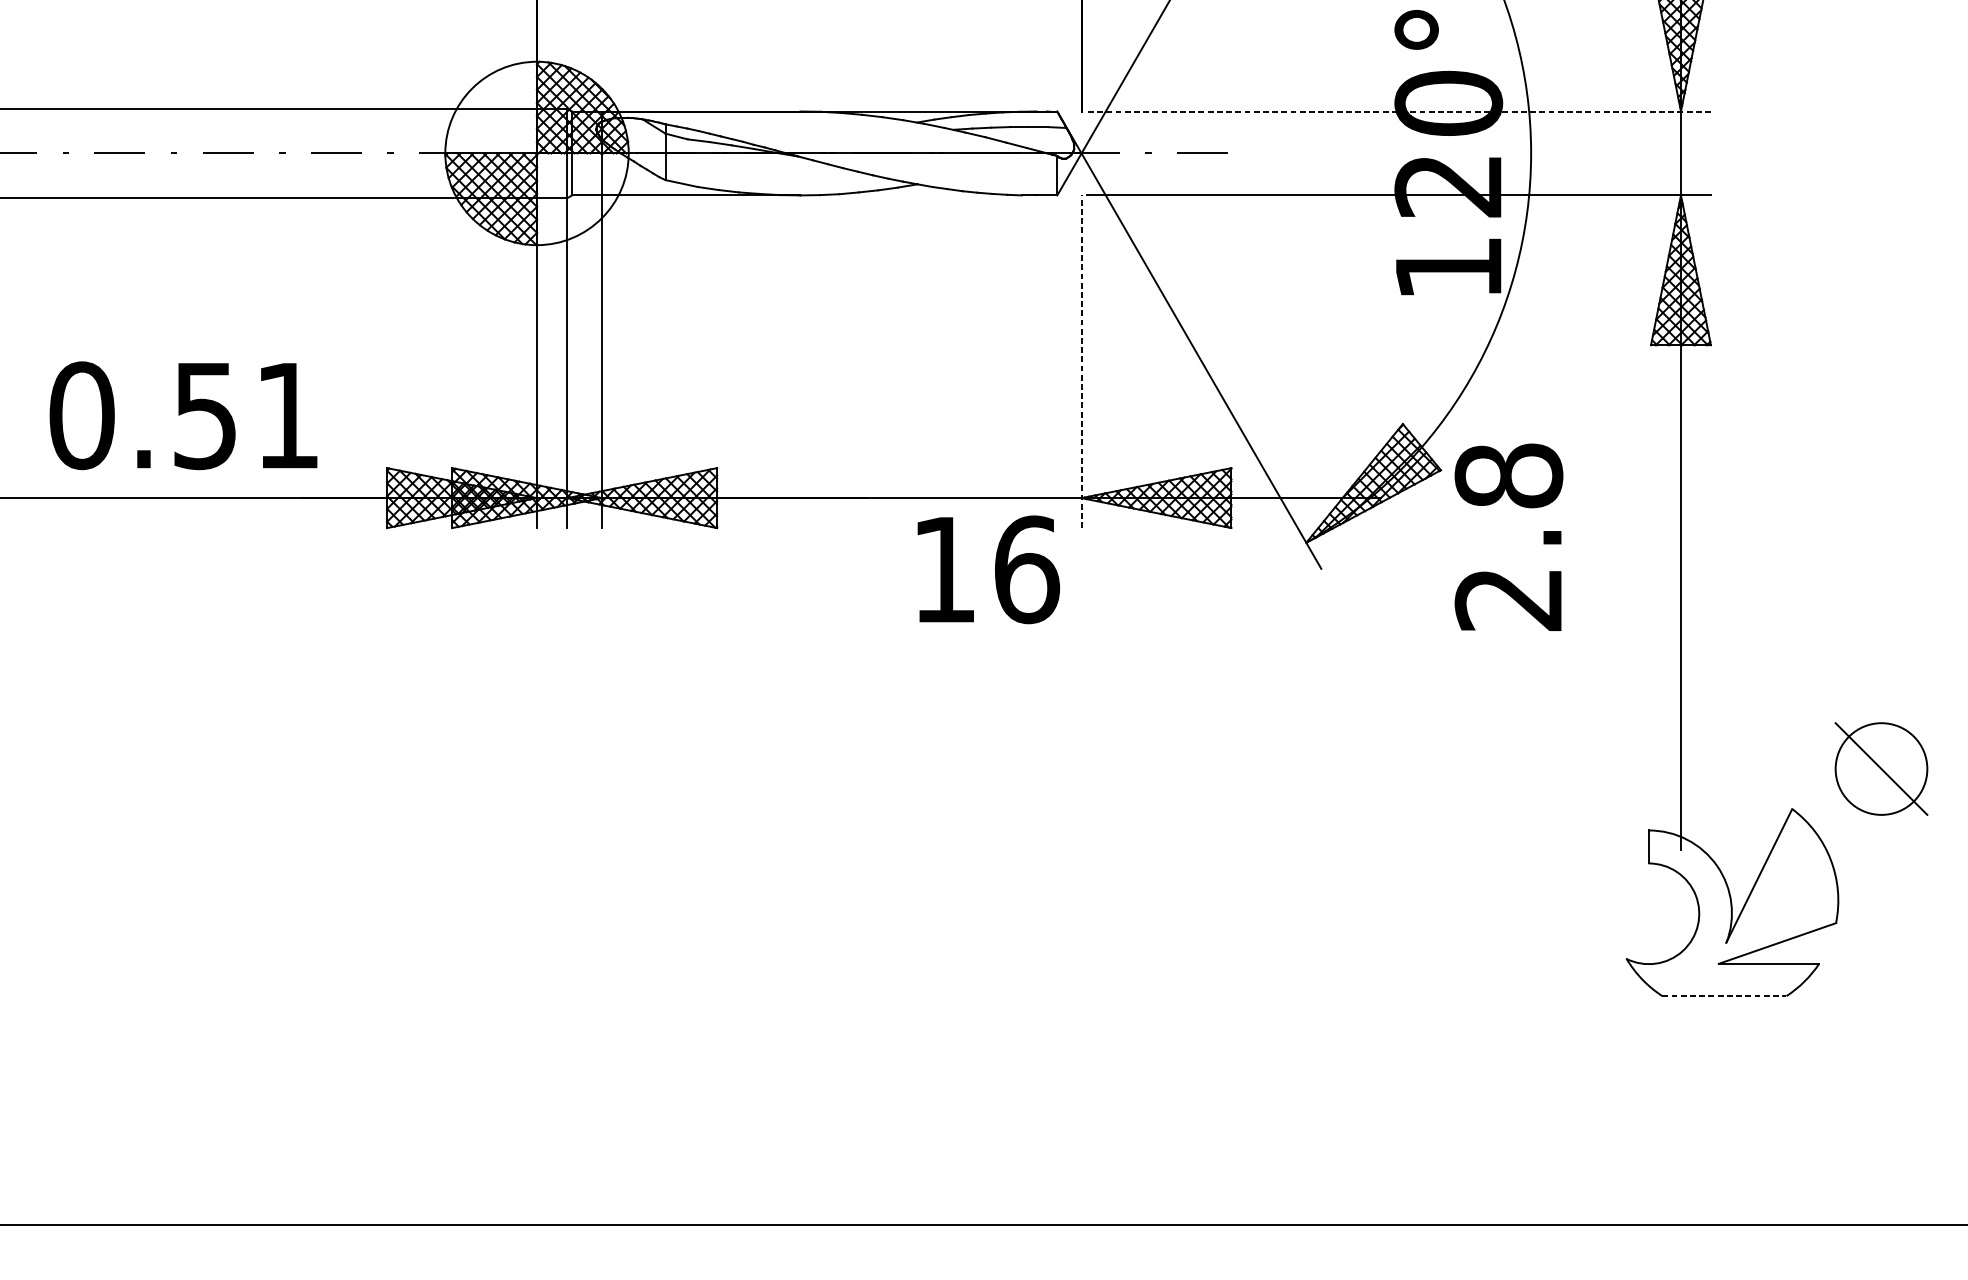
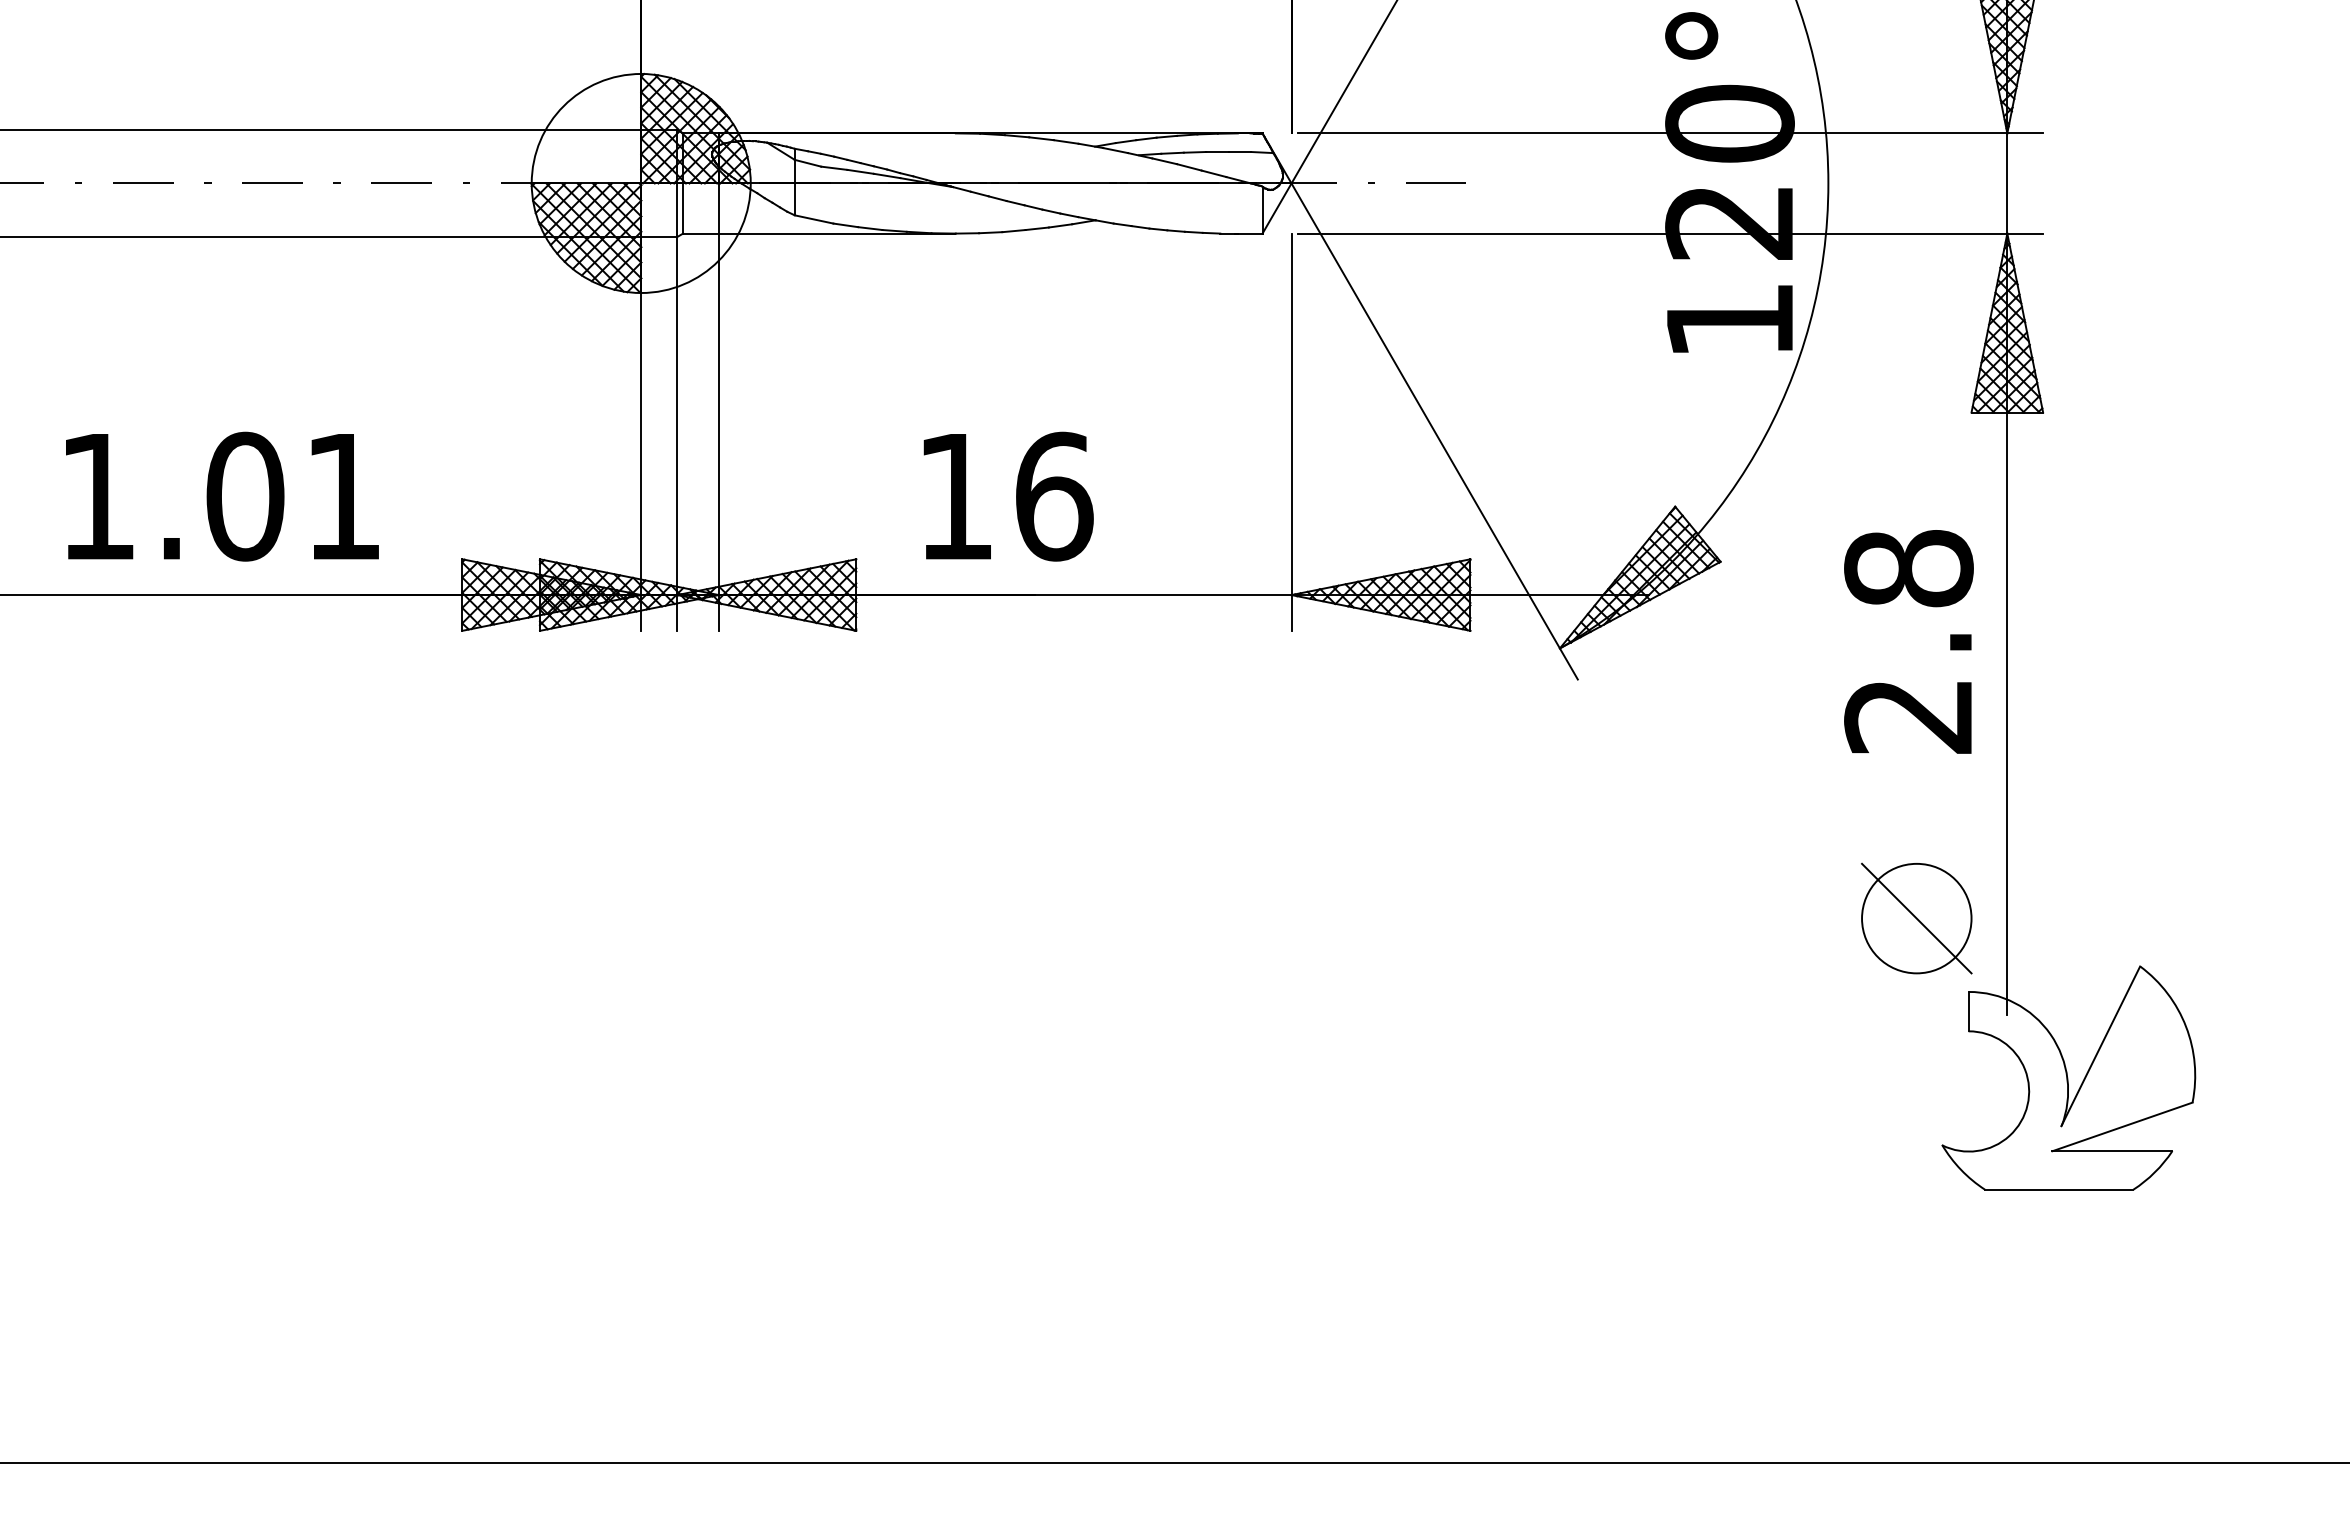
line: (1398, 111) -> (1670, 133), dashed -> solid
line: (1081, 361) -> (1291, 432), dashed -> solid
text: (143, 415) -> (171, 496), 0.51 -> 1.01
text: (1508, 536) -> (1908, 641), moved
text: (988, 569) -> (1008, 496), moved
part: (1881, 768) -> (1916, 918), moved
line: (1724, 995) -> (2059, 1189), dashed -> solid

